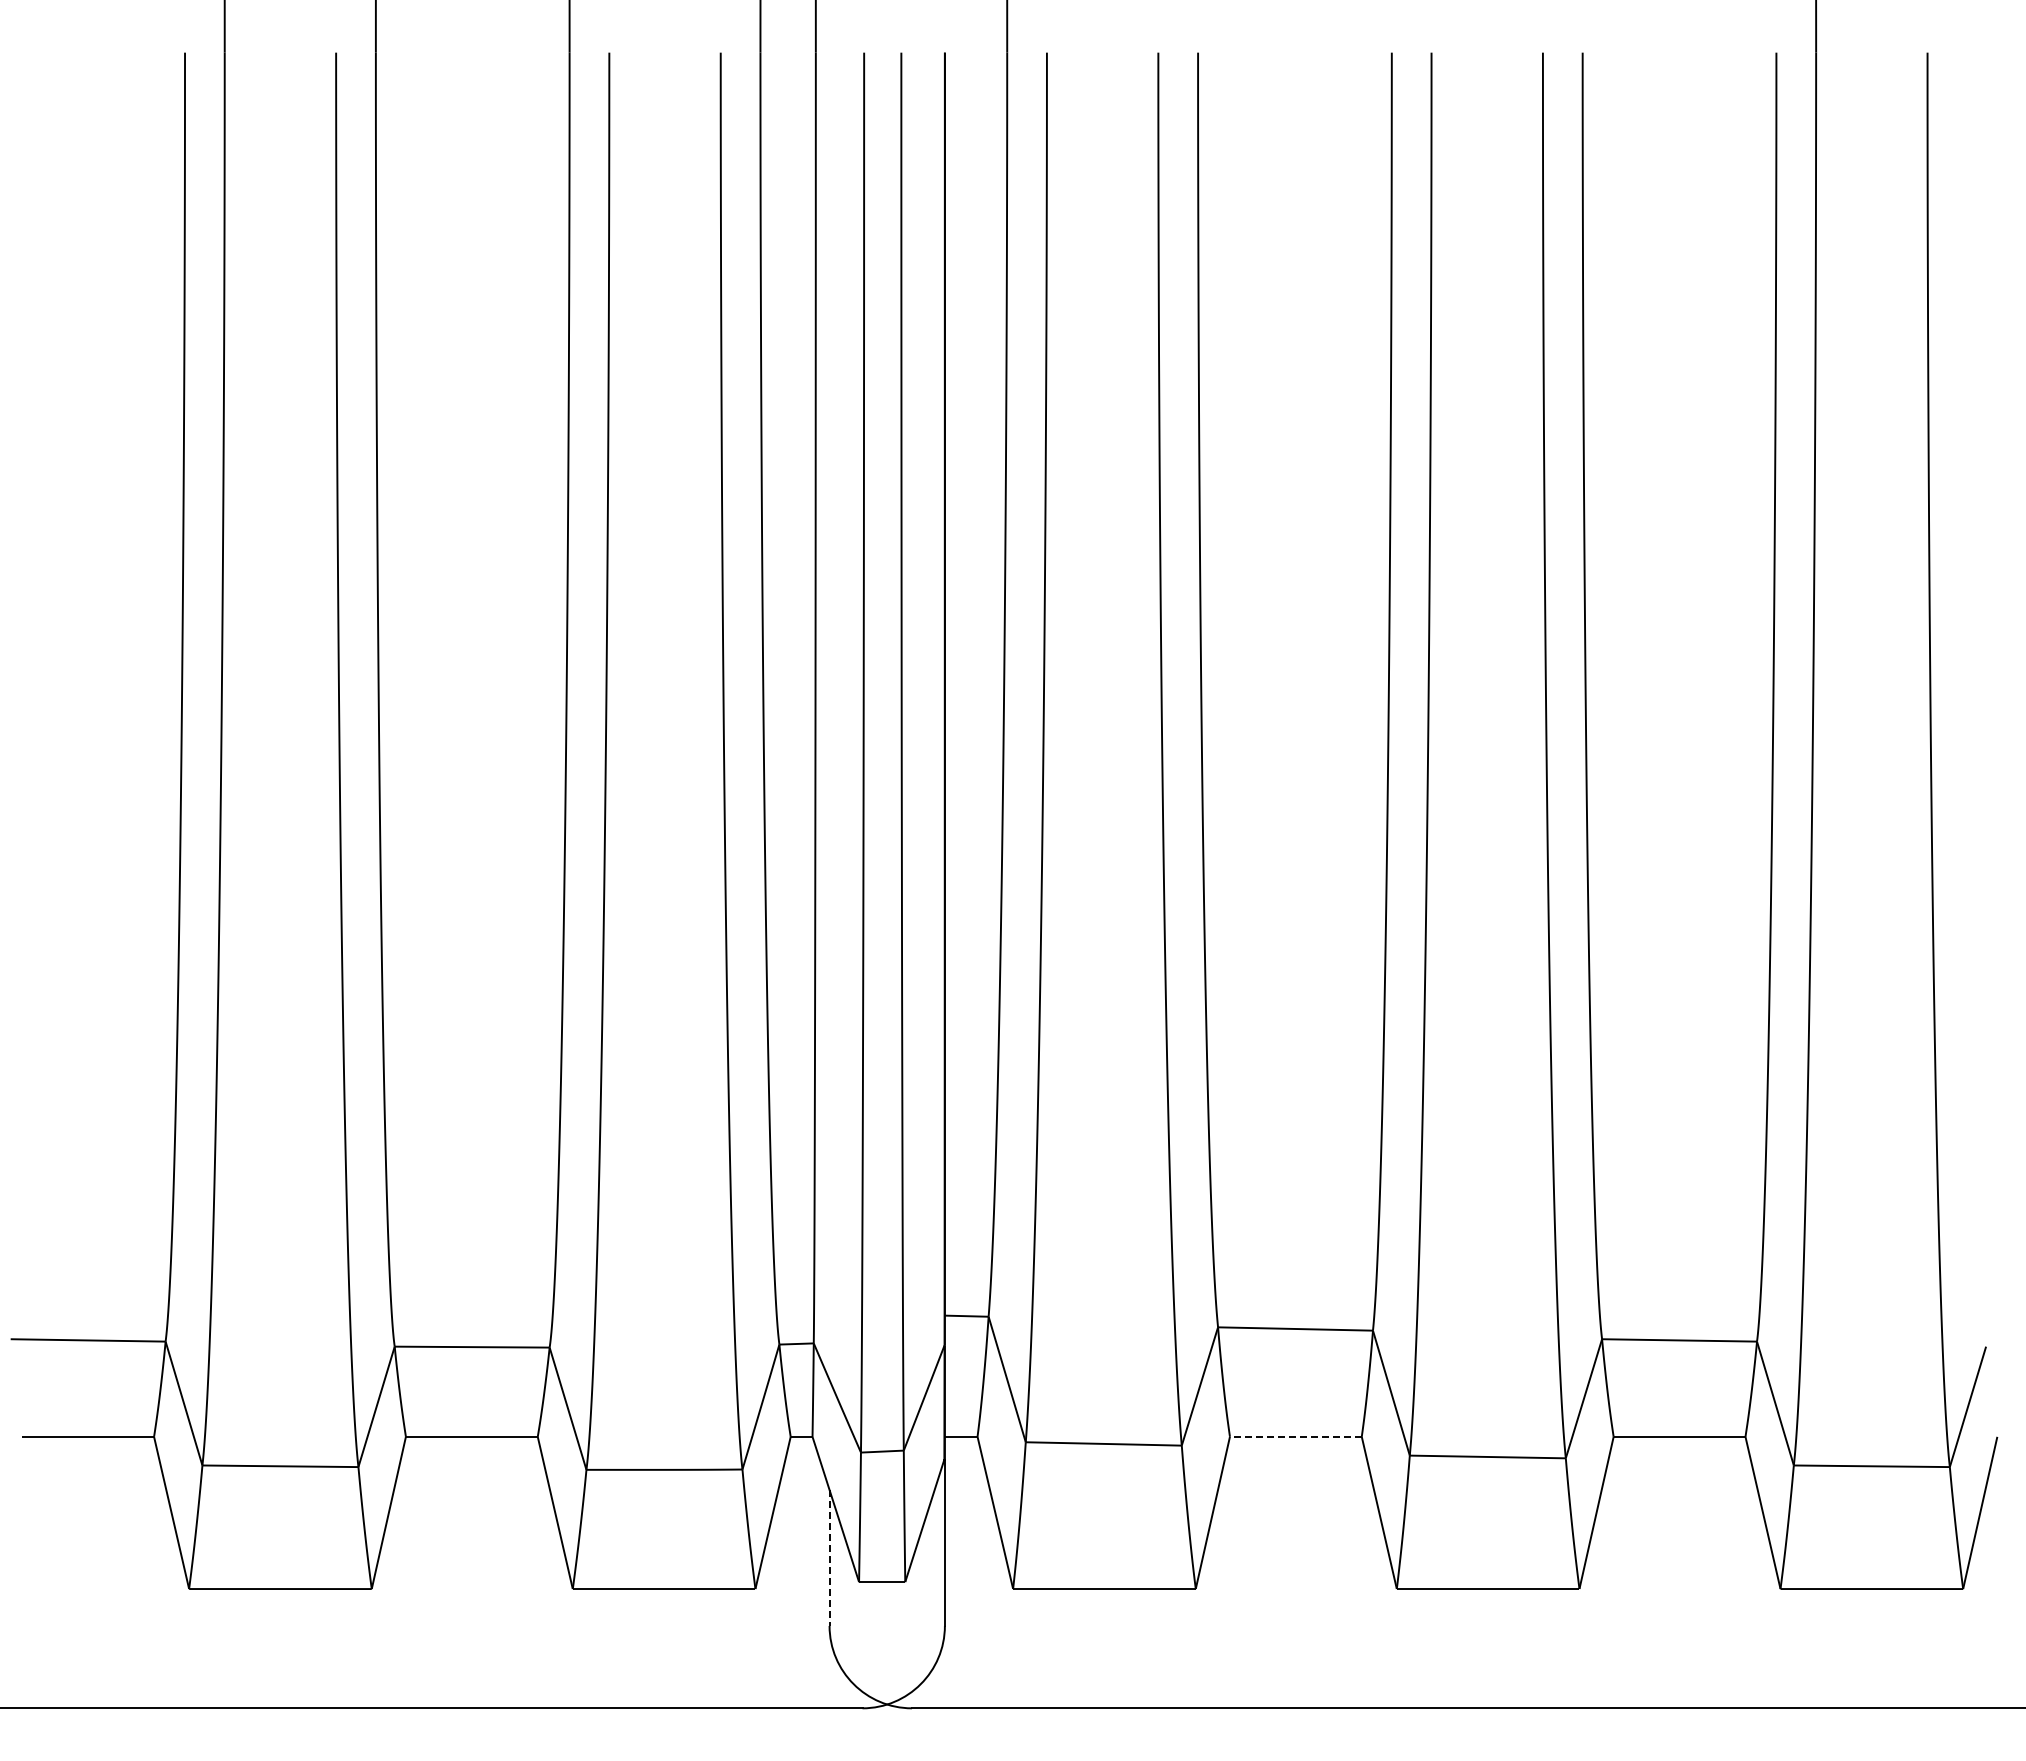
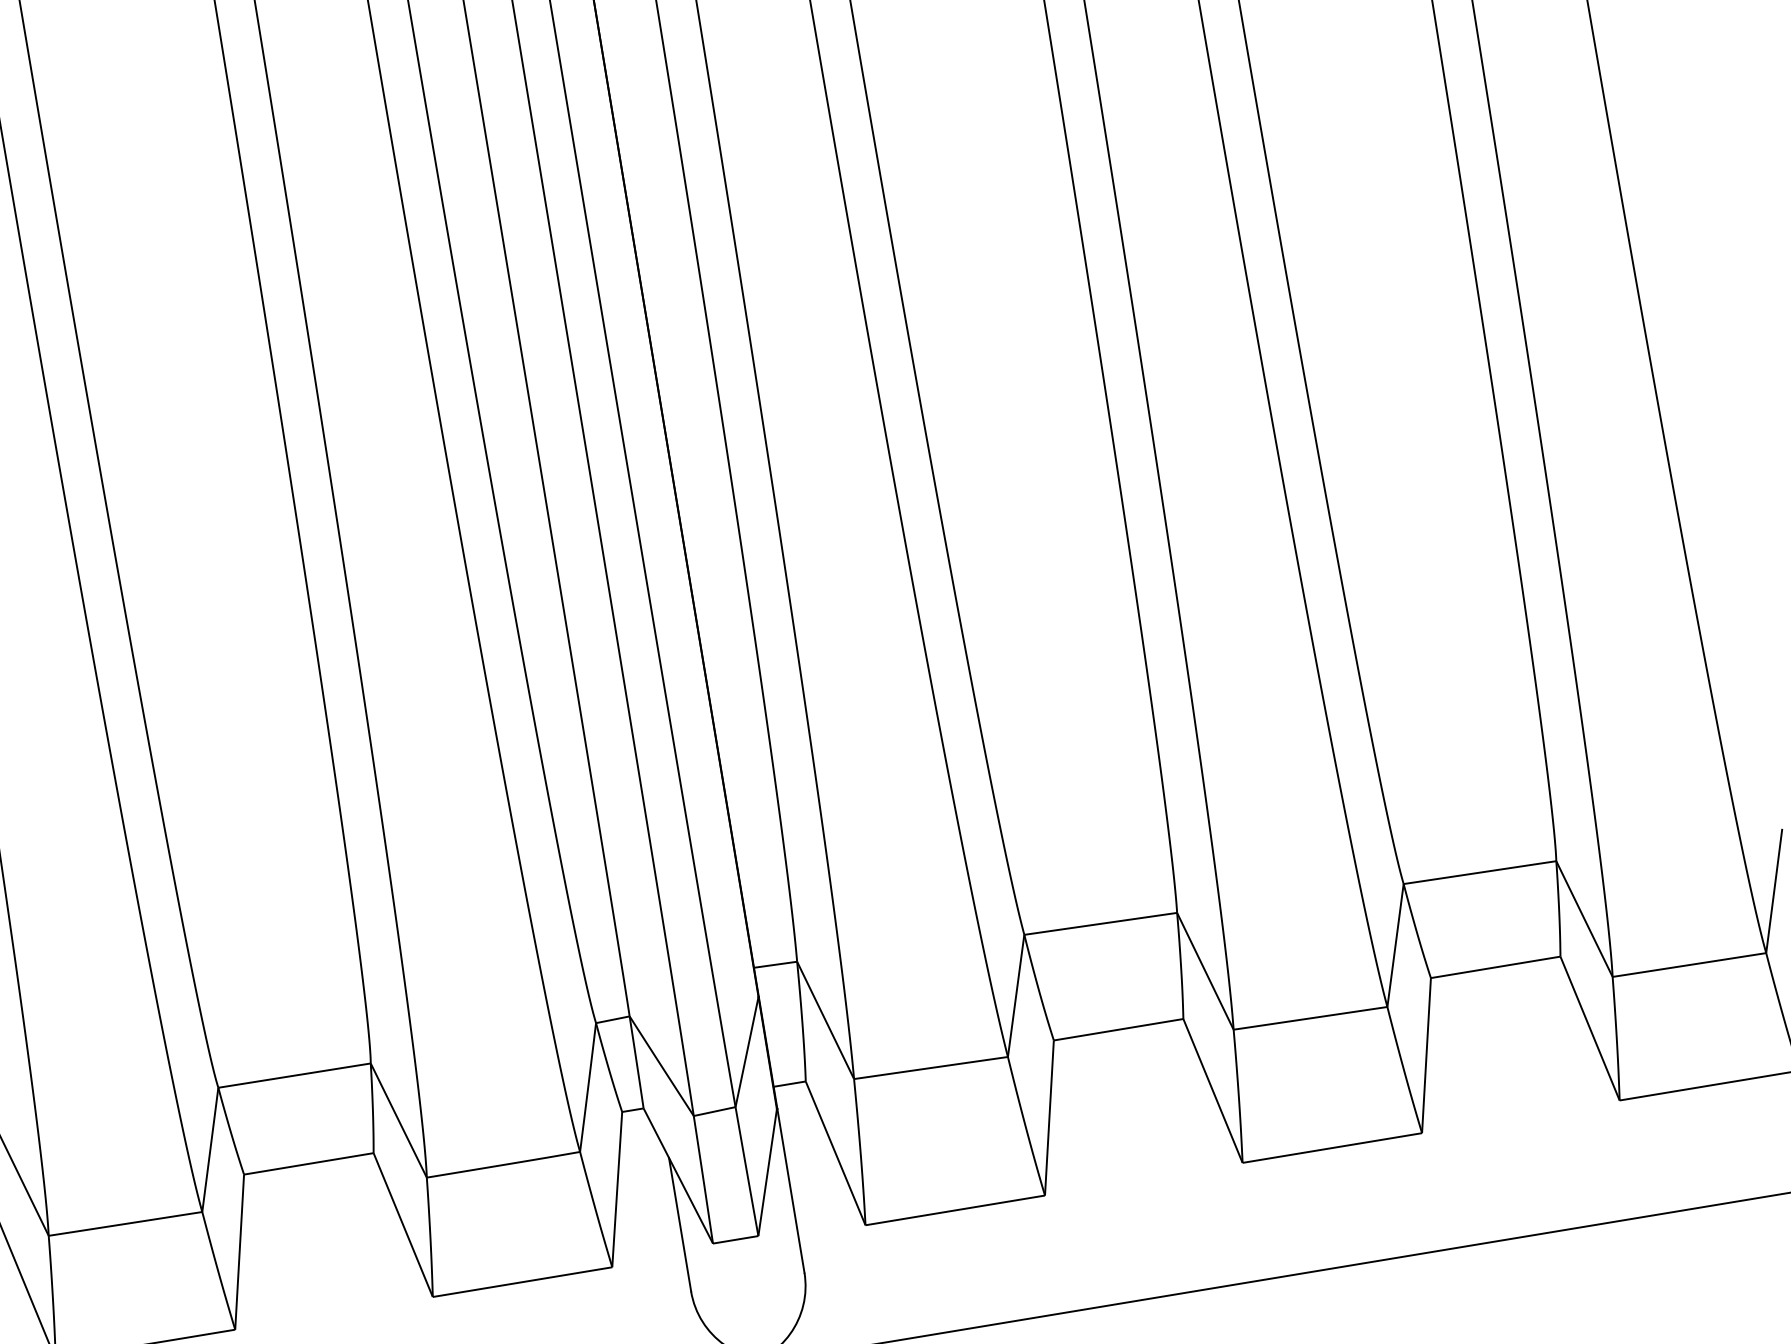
line: (1295, 1436) -> (1118, 1029), dashed -> solid
line: (829, 1558) -> (680, 1225), dashed -> solid

